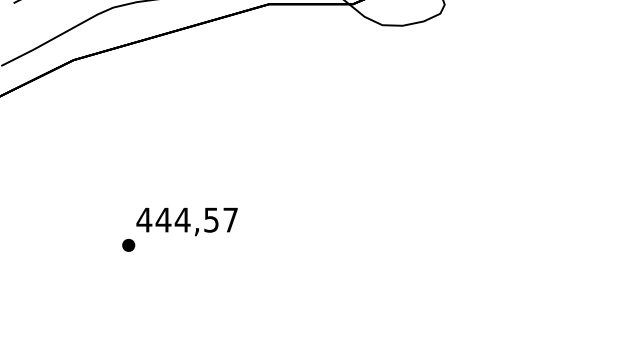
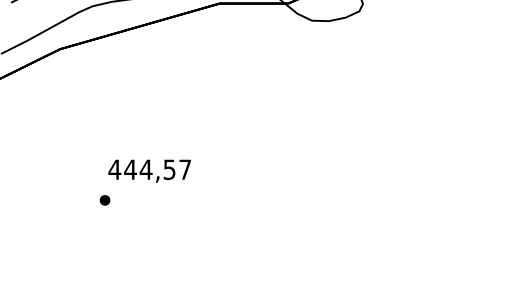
text: (186, 221) -> (149, 170), moved

